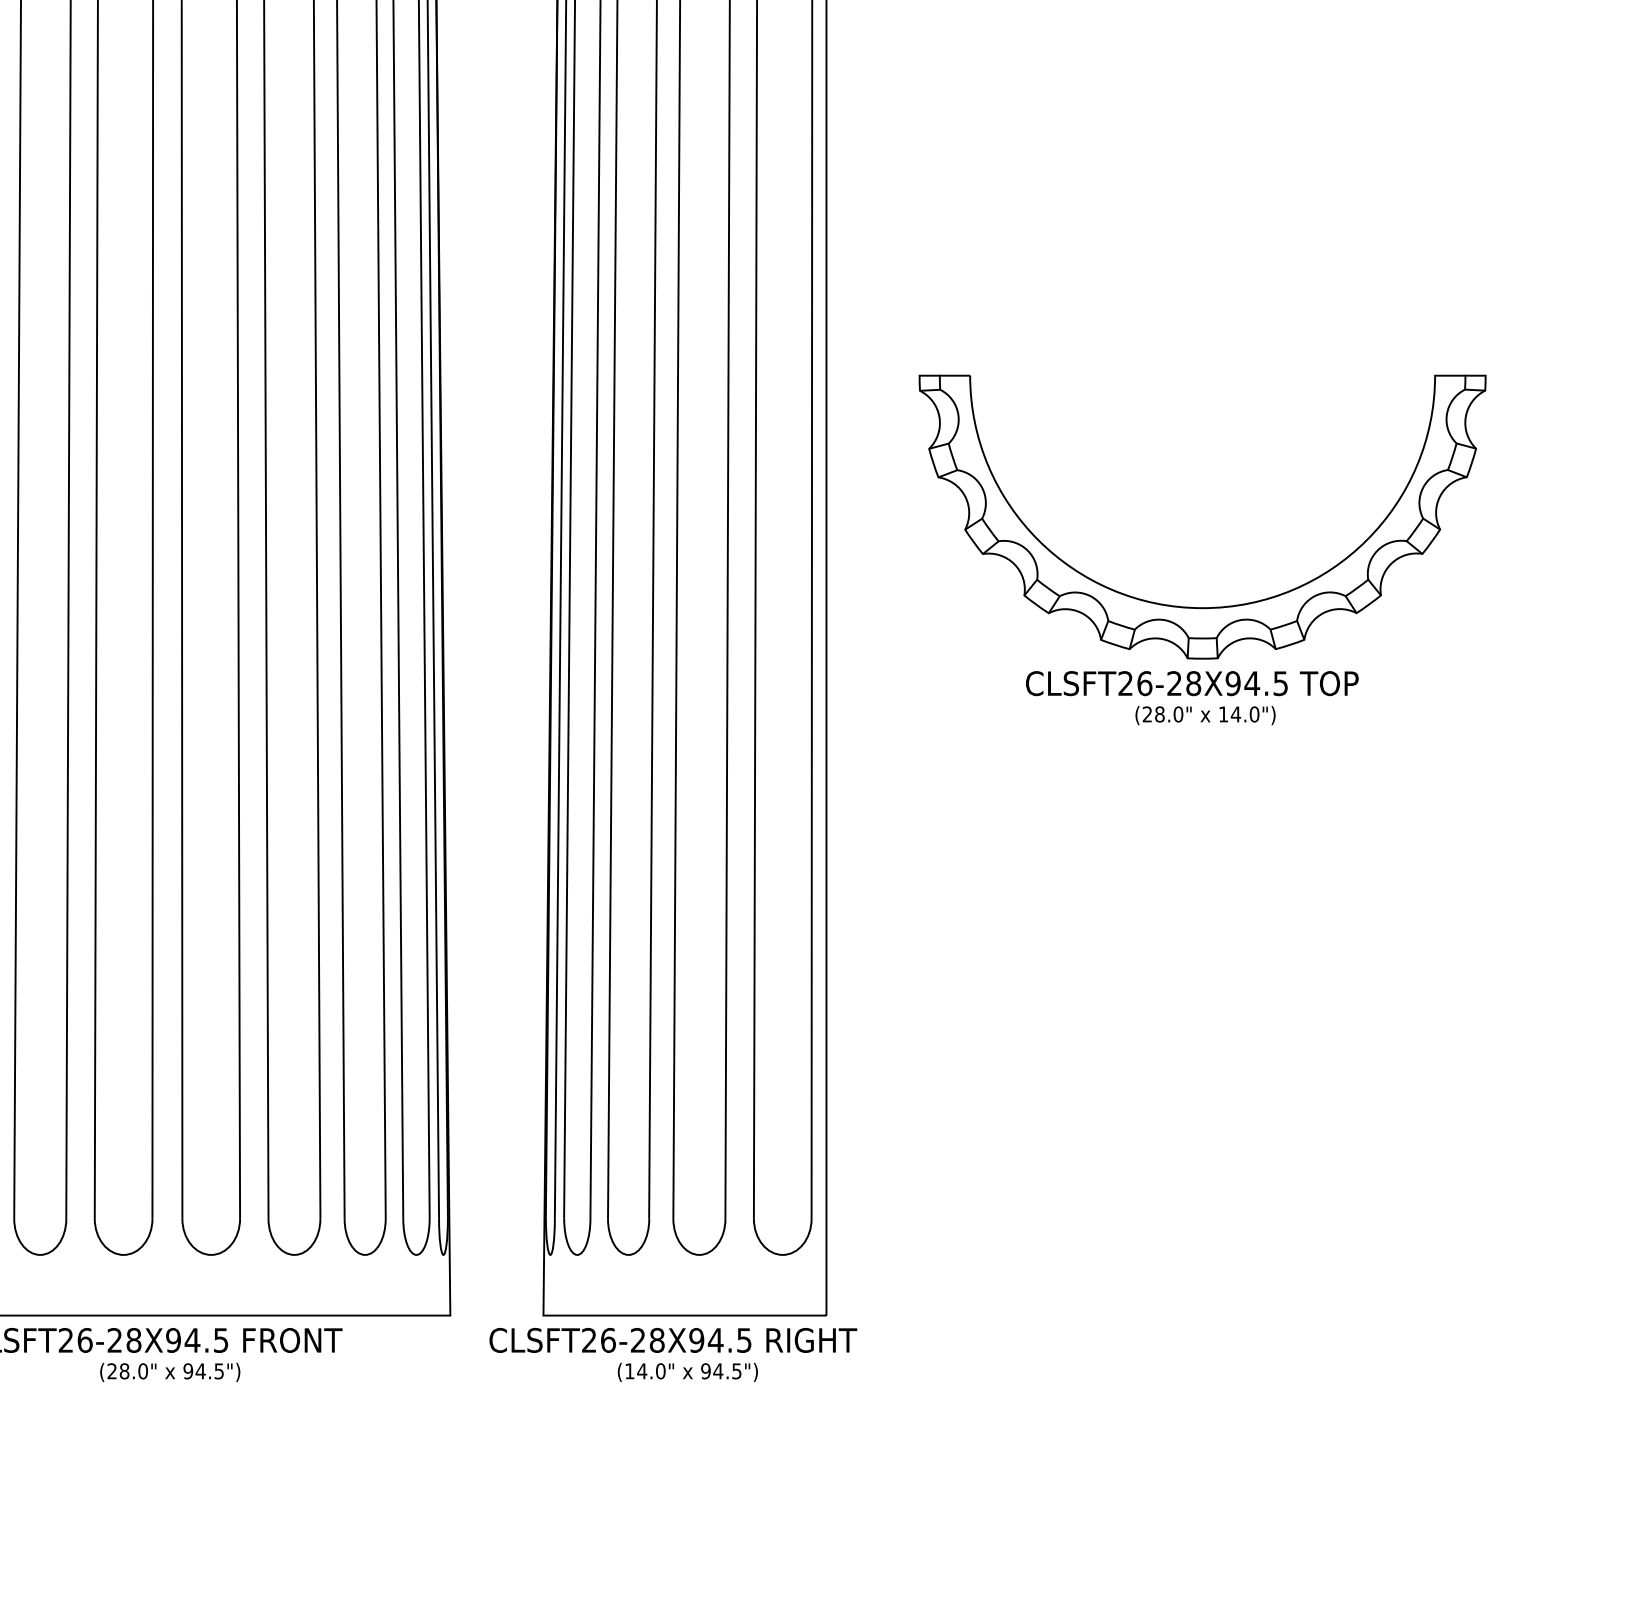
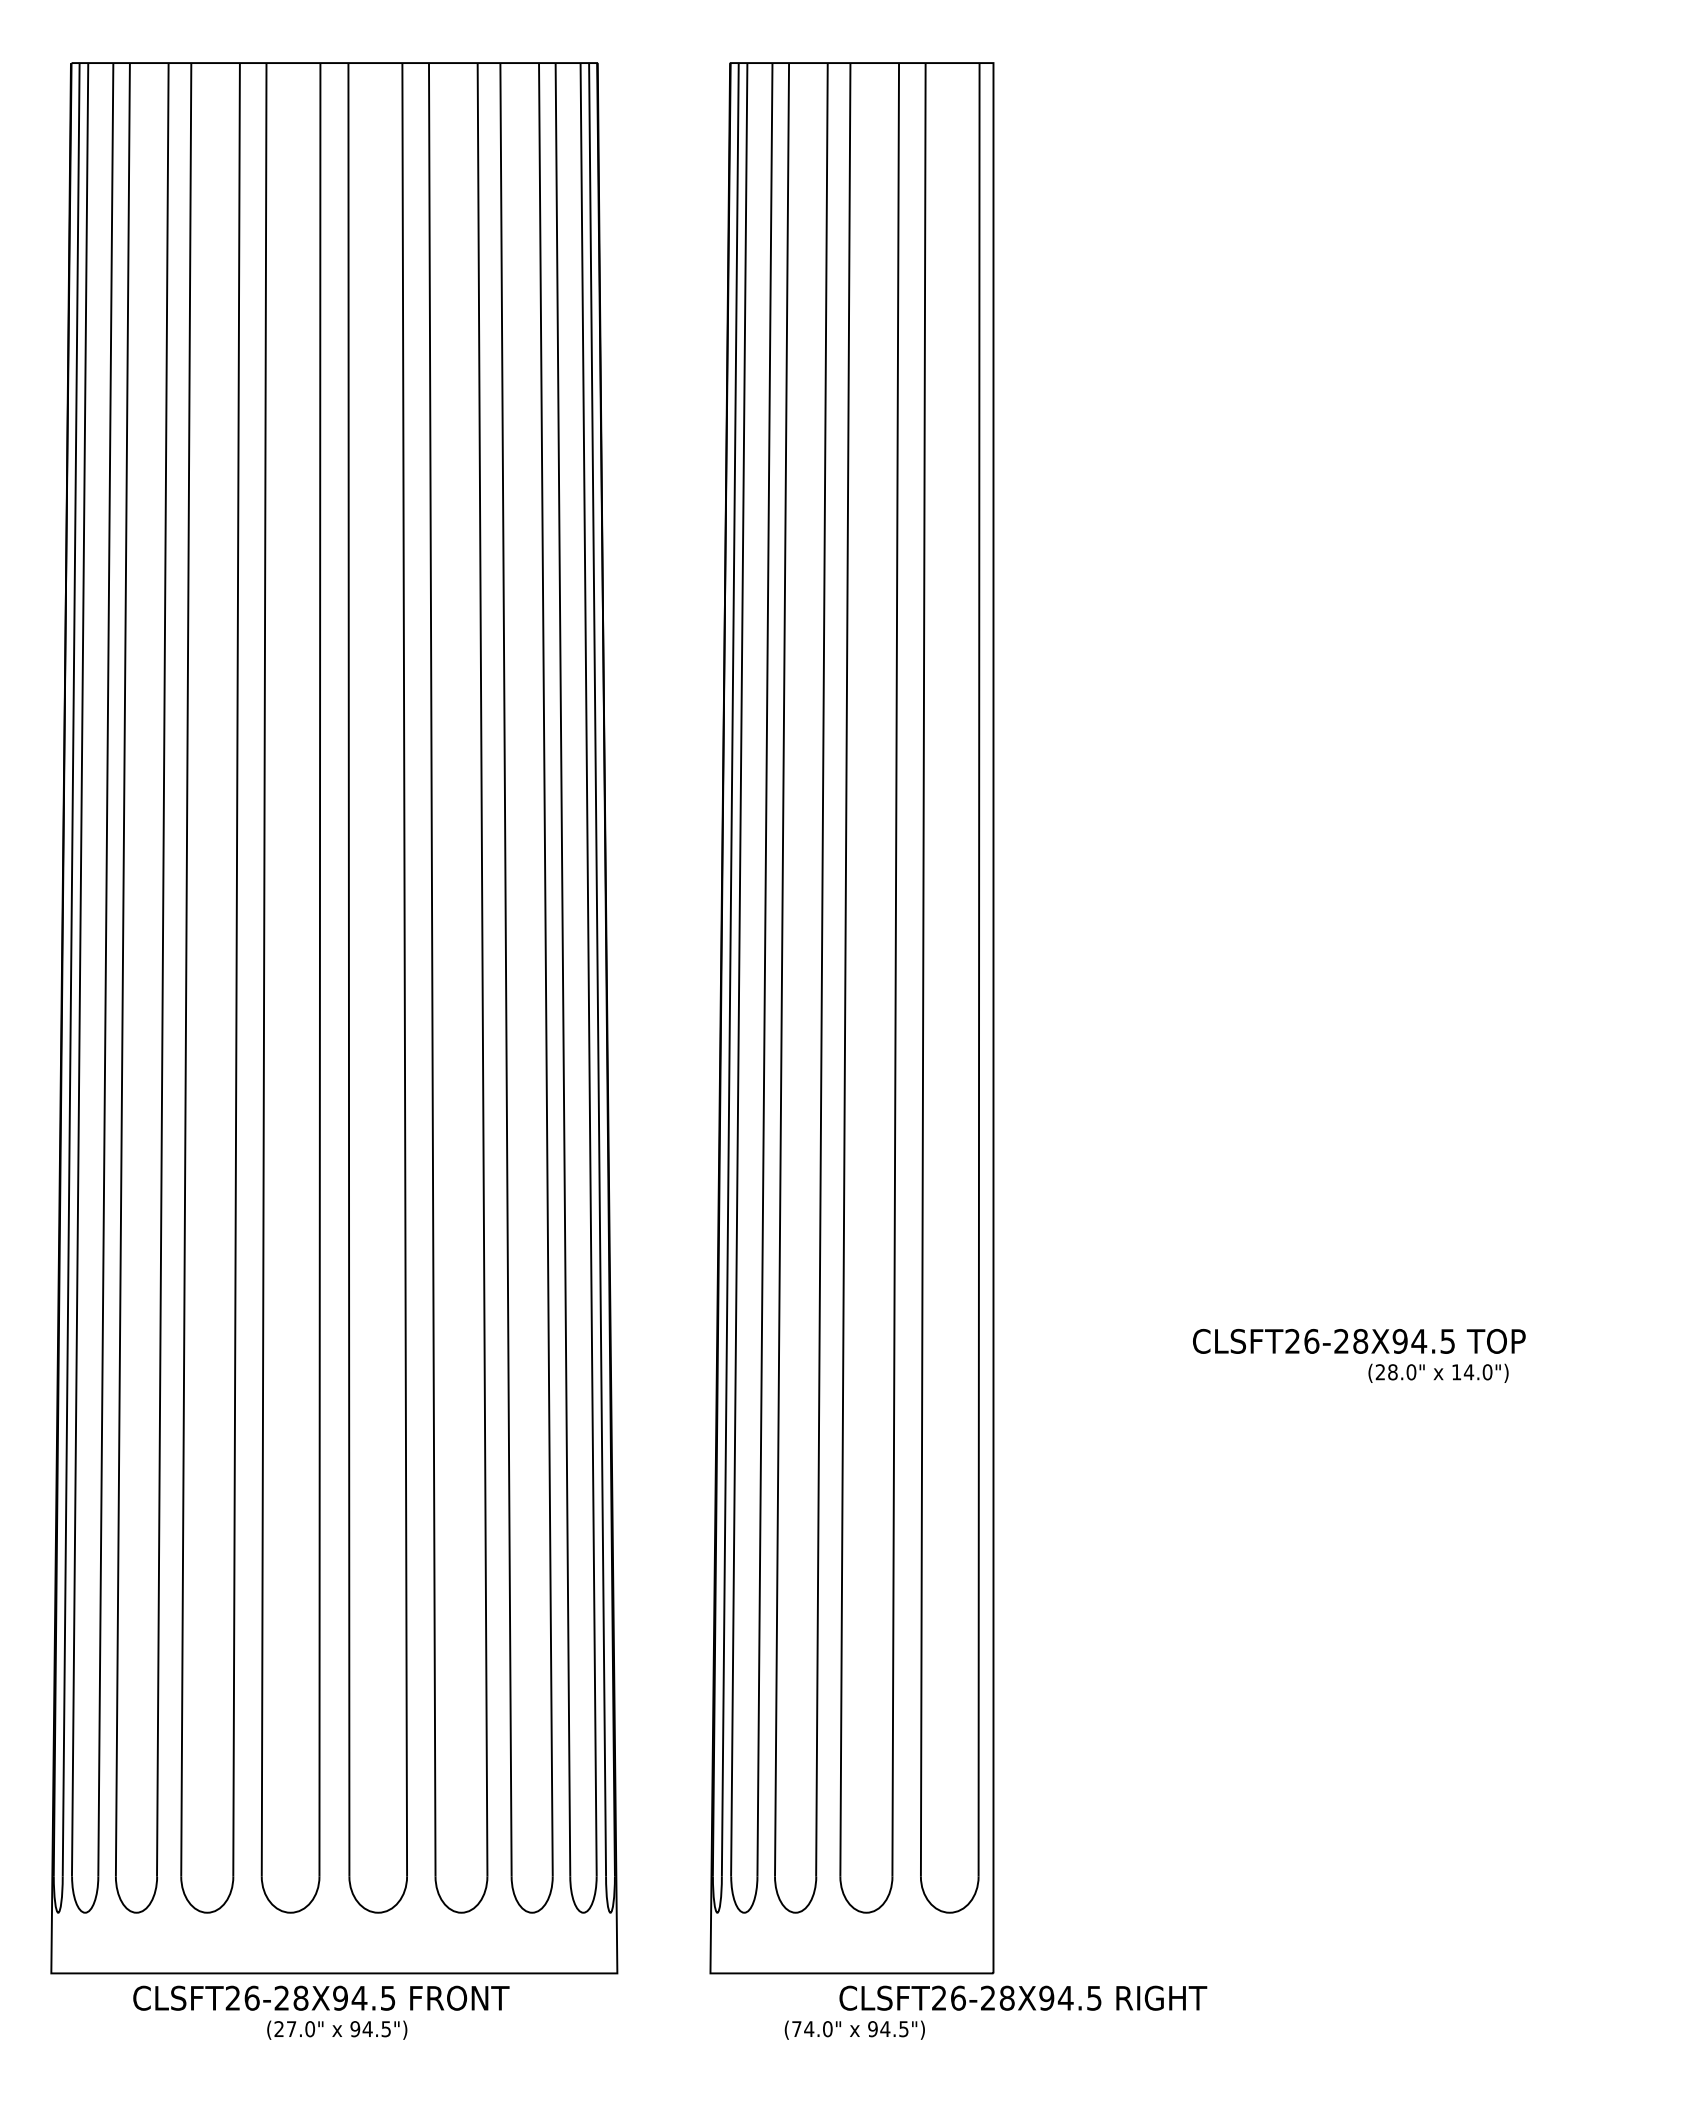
part: (1194, 606) -> (1361, 1264), removed
text: (1205, 714) -> (1438, 1372), moved
text: (673, 1339) -> (1023, 1997), moved
text: (629, 1370) -> (796, 2028), (14.0" -> (74.0"
text: (124, 1371) -> (291, 2029), (28.0" -> (27.0"

